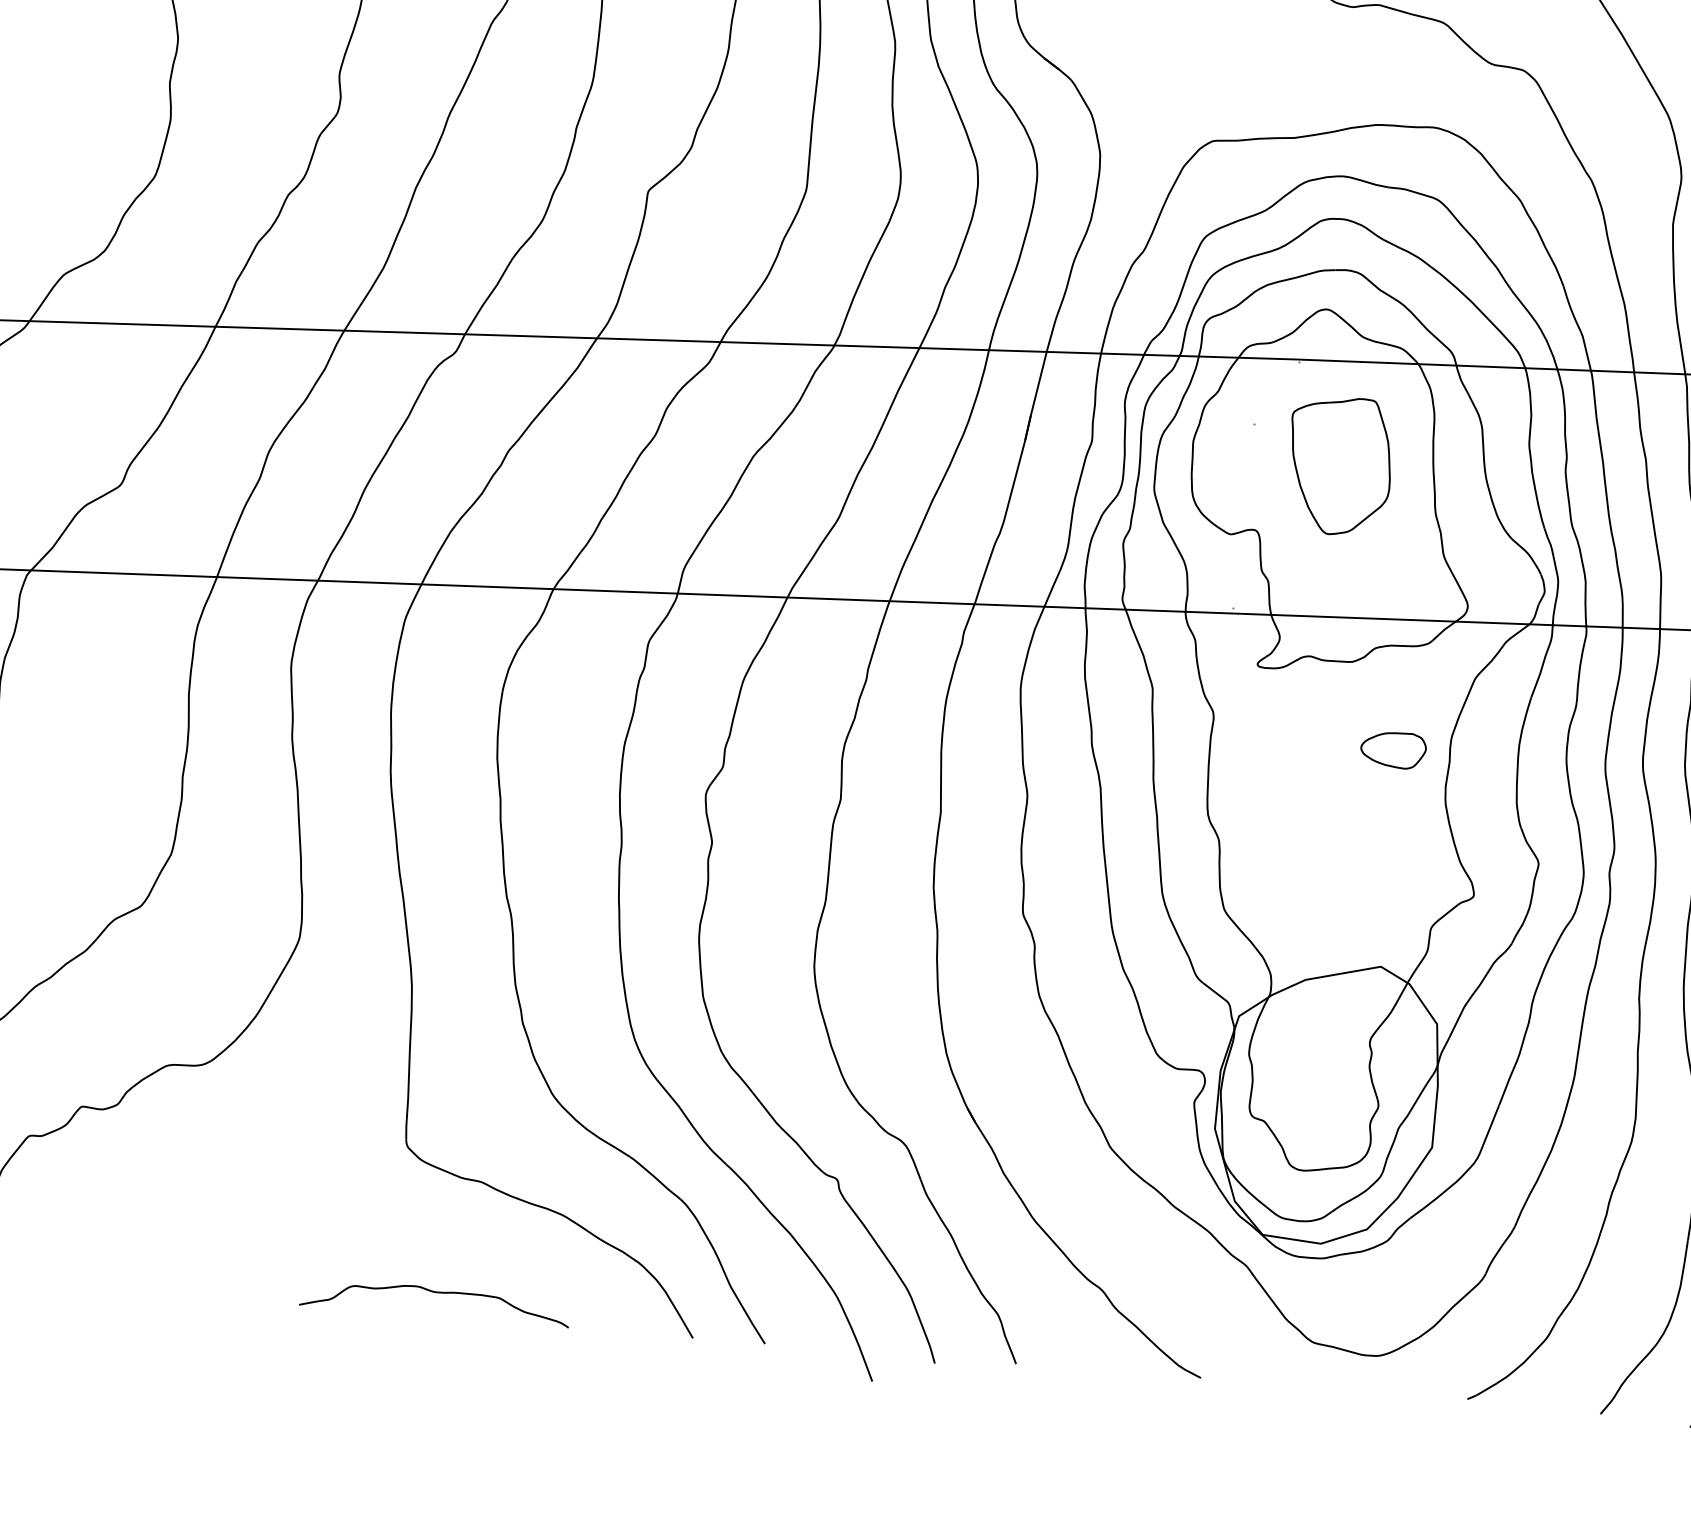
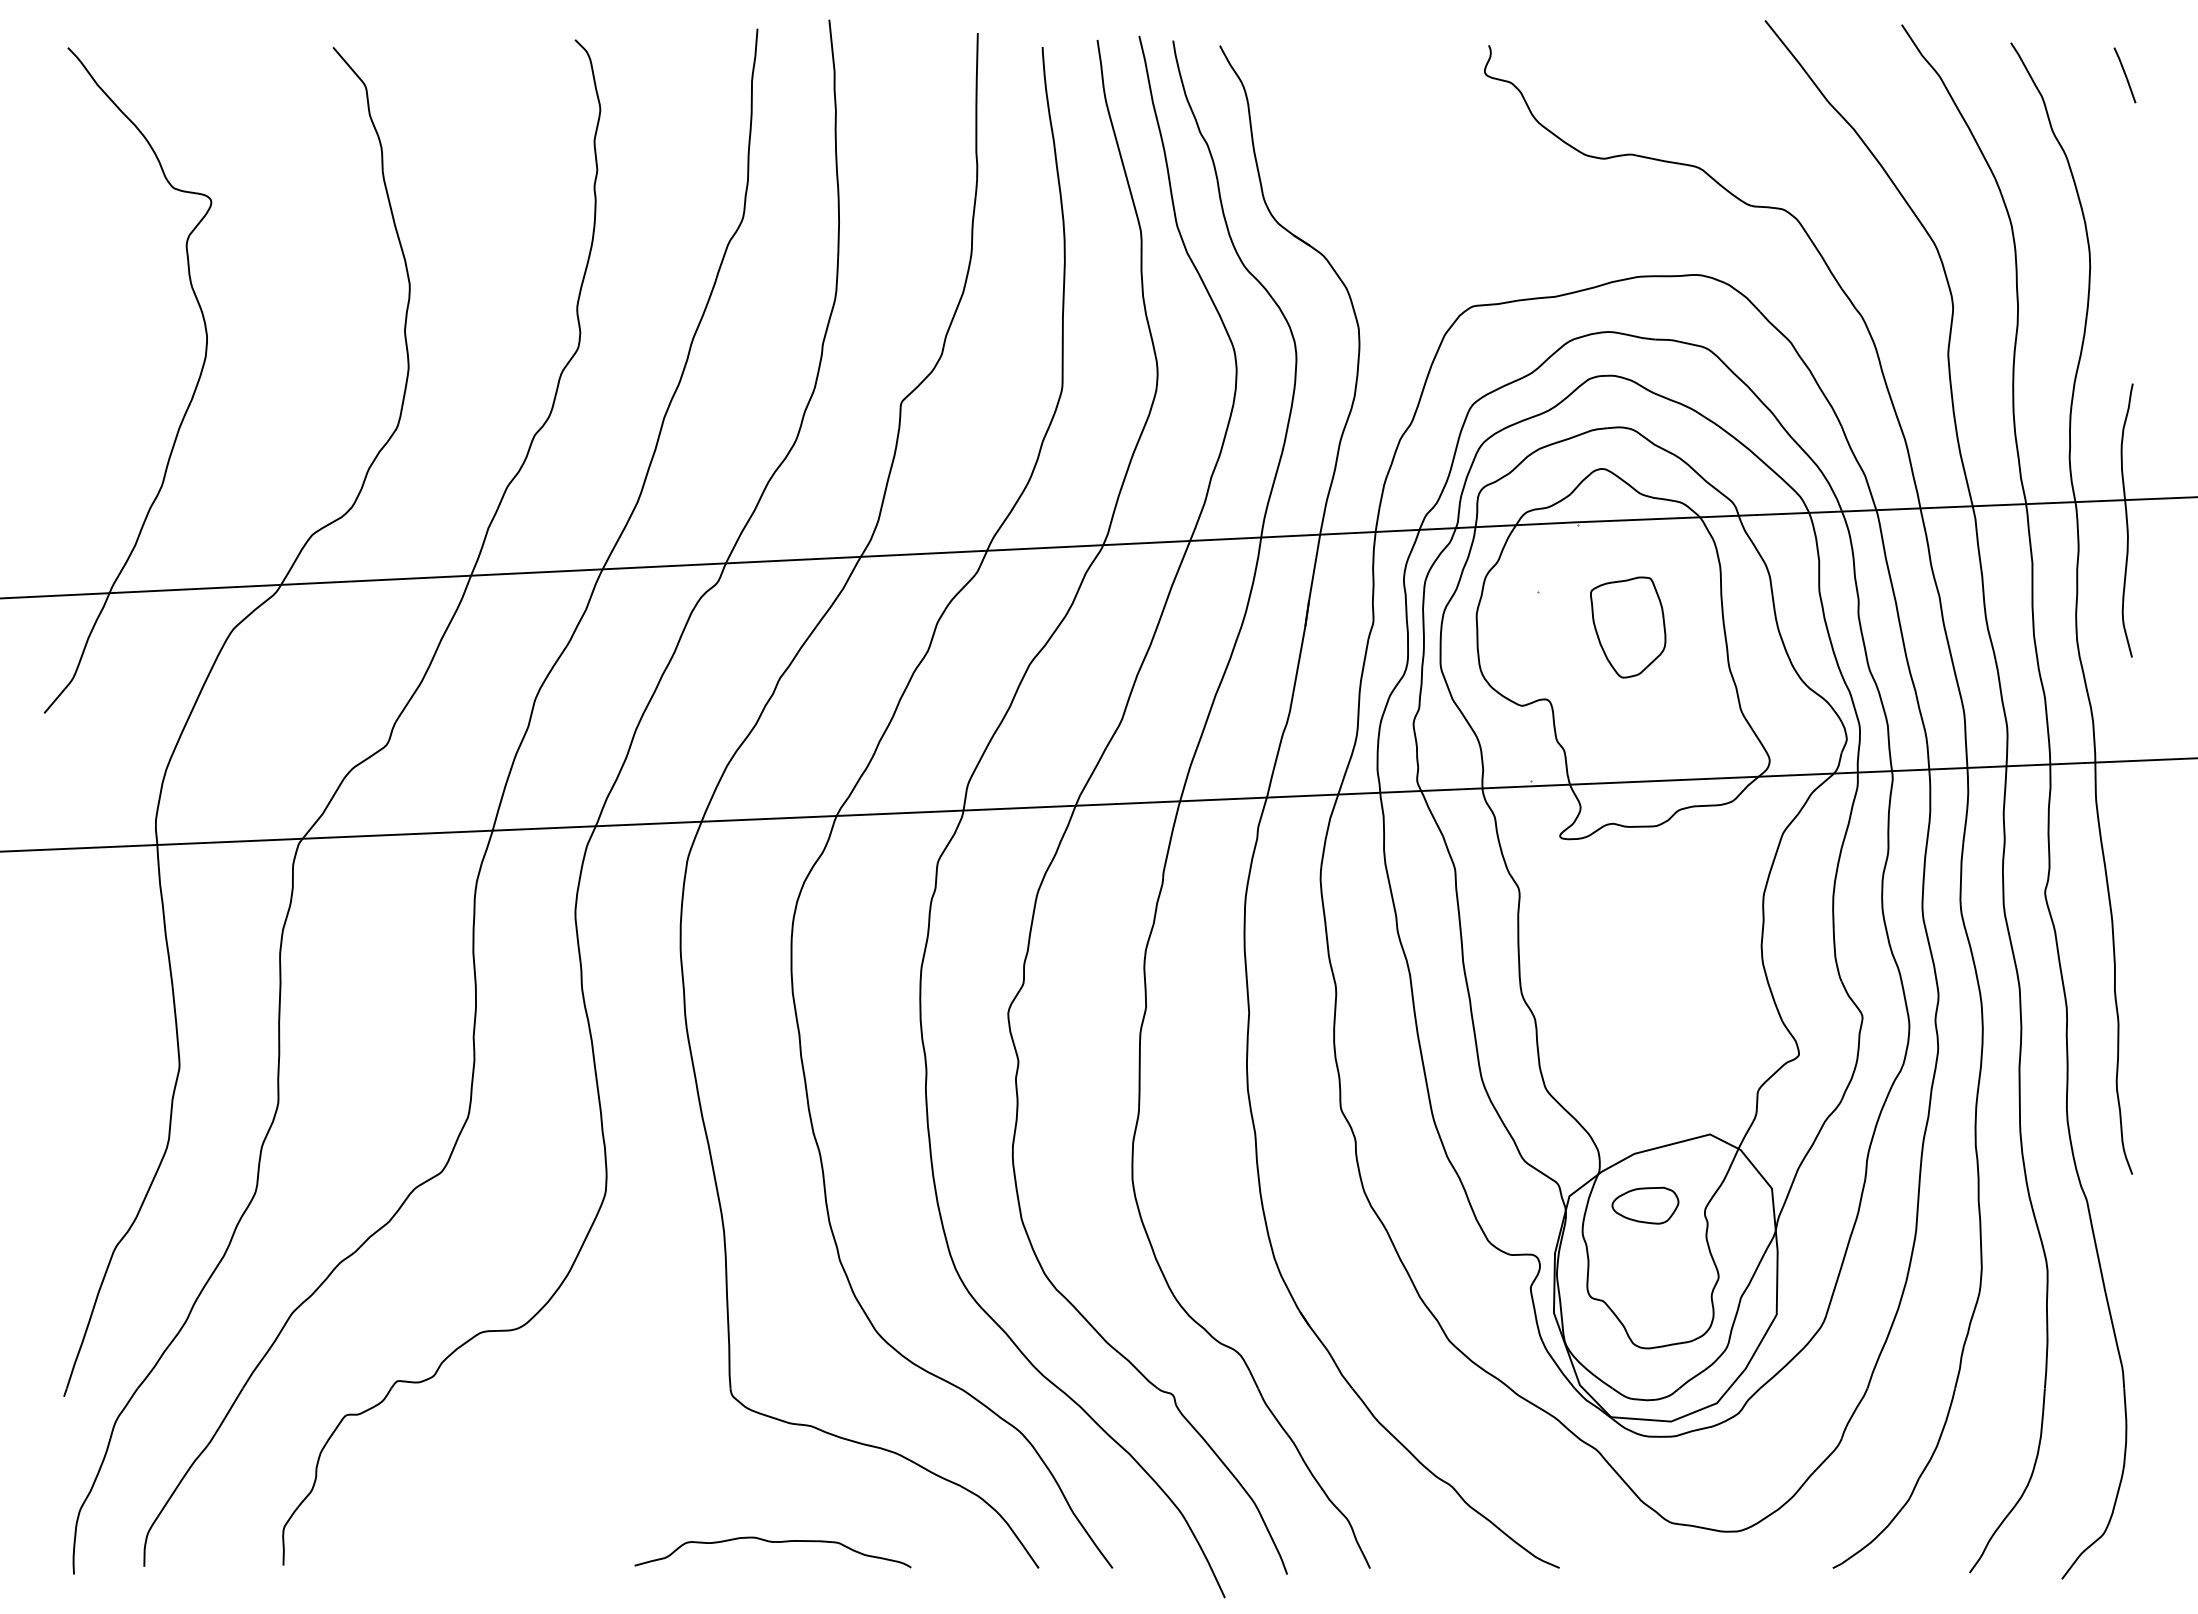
part: (1340, 466) -> (1628, 627), size x0.71
part: (1393, 749) -> (1645, 1205), moved

